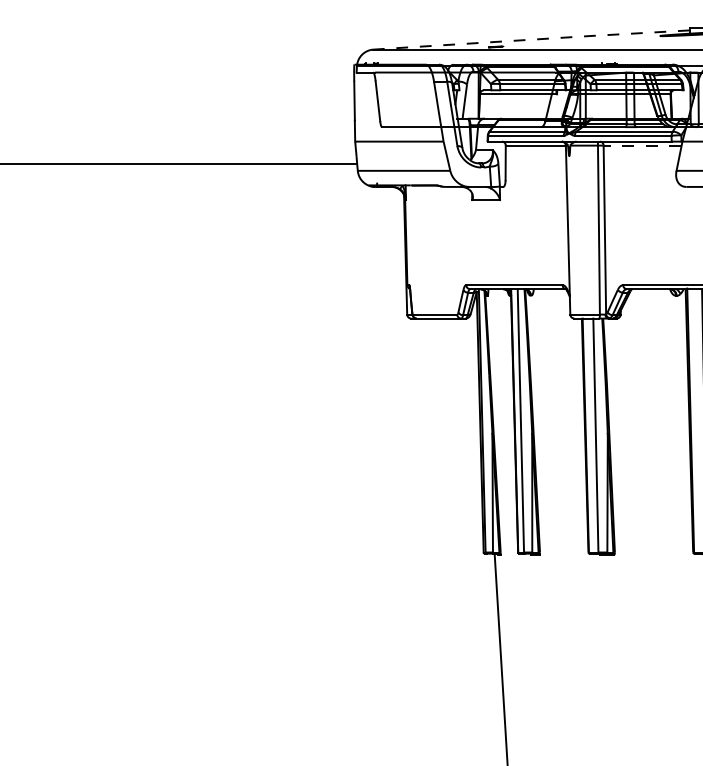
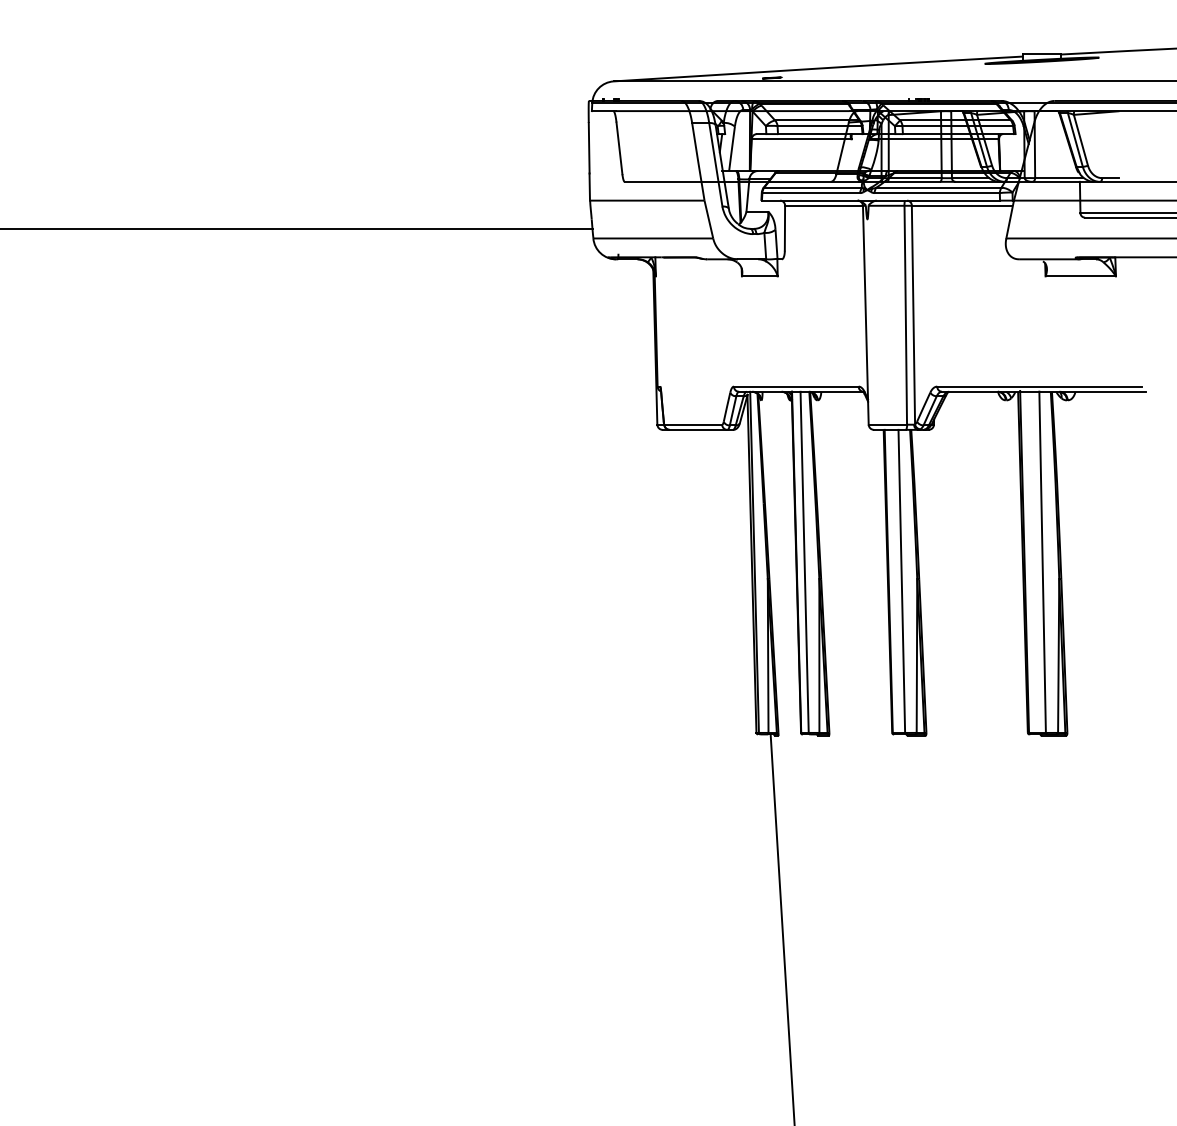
line: (532, 39) -> (819, 68), dashed -> solid
line: (641, 145) -> (961, 205), dashed -> solid

